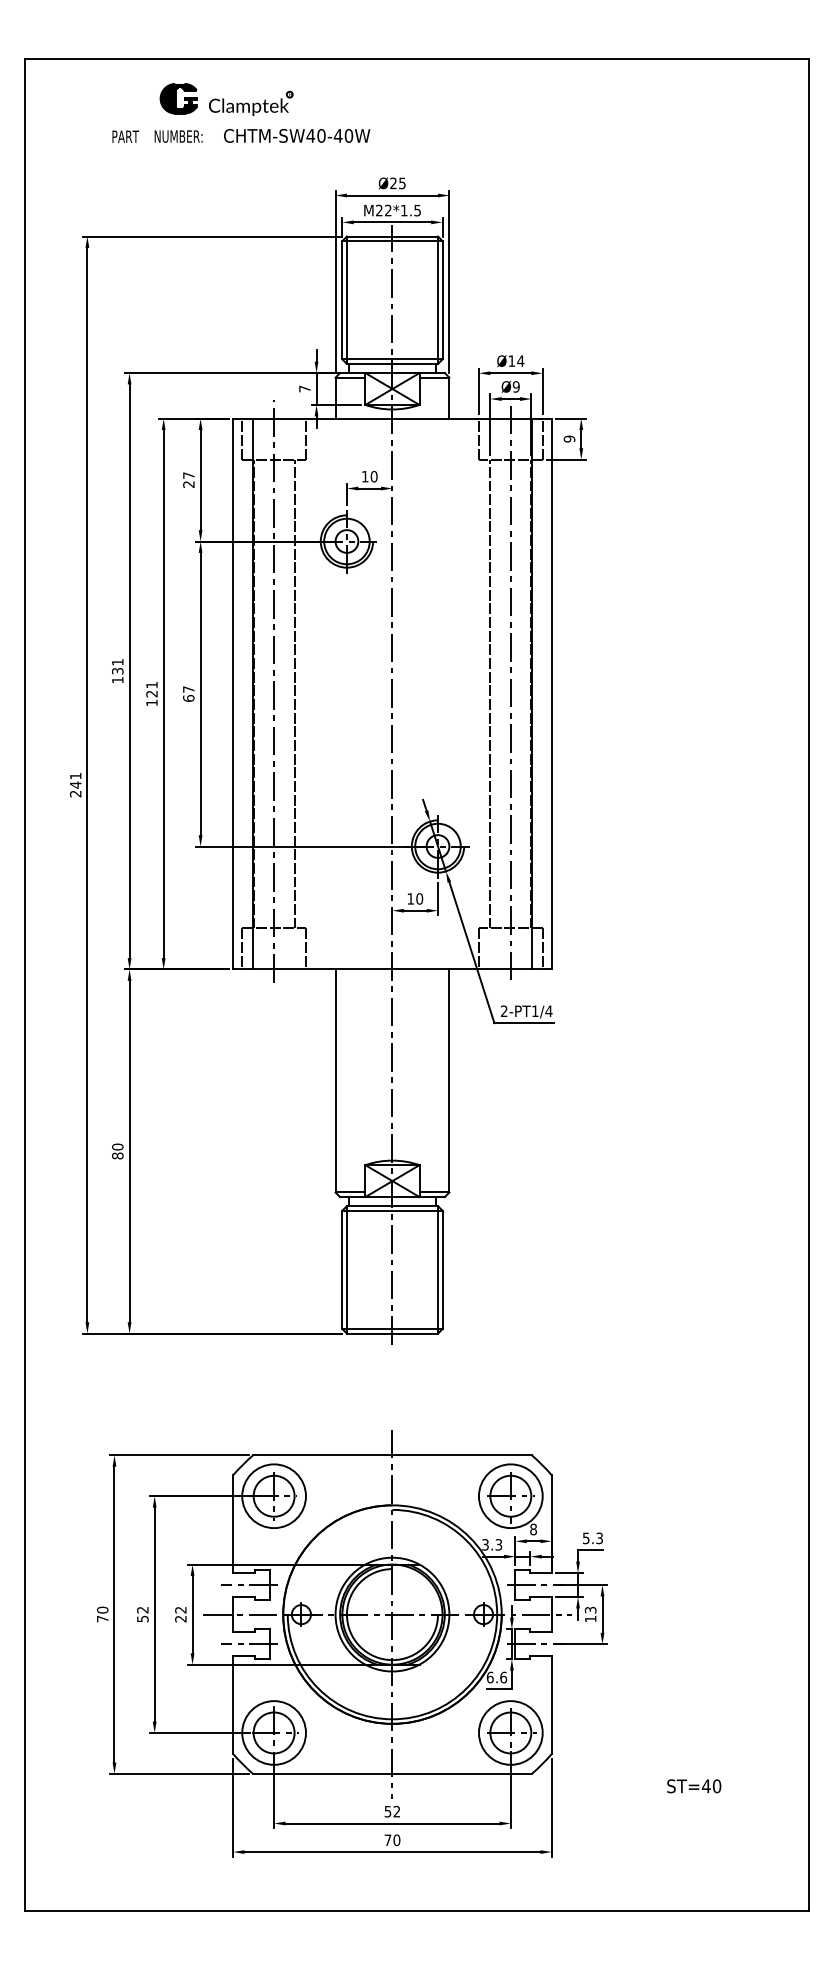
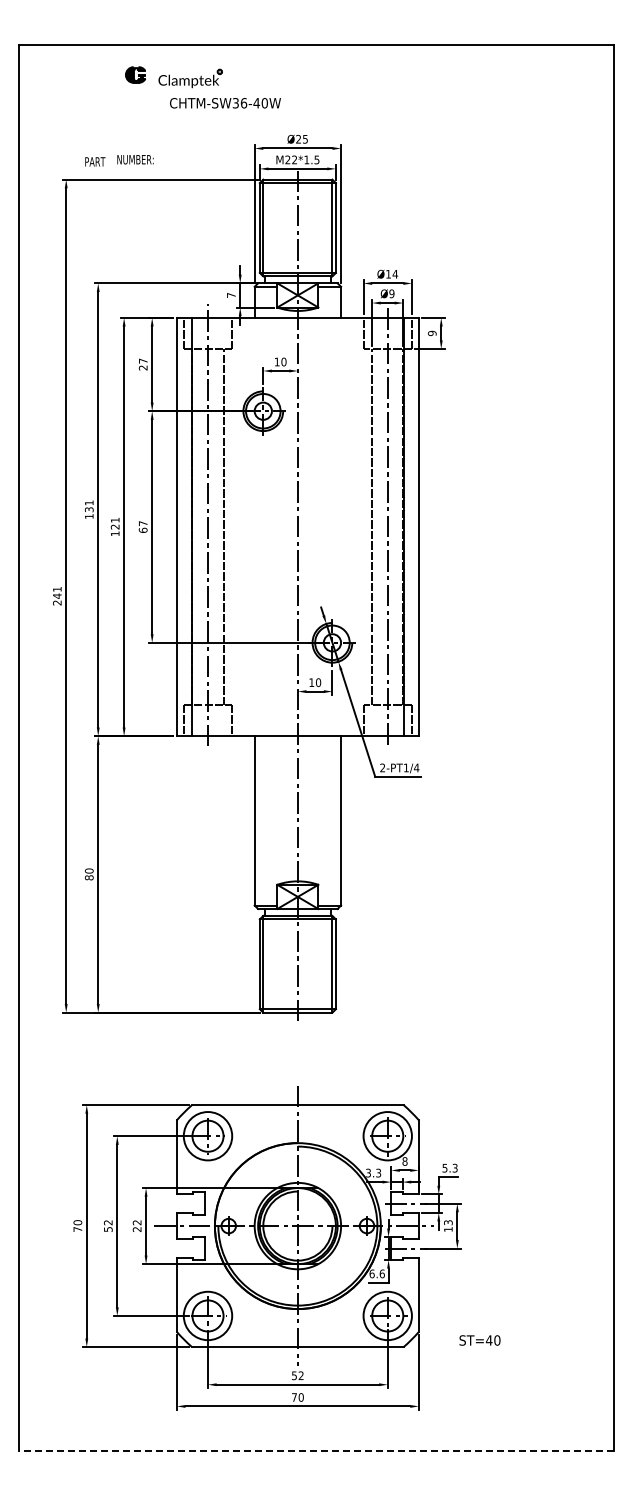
part: (178, 98) -> (135, 74), size x0.7
text: (125, 136) -> (95, 161), moved
text: (178, 136) -> (135, 159), moved
text: (315, 136) -> (239, 103), CHTM-SW40-40W -> CHTM-SW36-40W
line: (248, 1584) -> (188, 1203), removed
line: (248, 1644) -> (188, 1248), removed
text: (693, 1786) -> (479, 1340), moved
line: (417, 1911) -> (316, 1451), solid -> dashed

